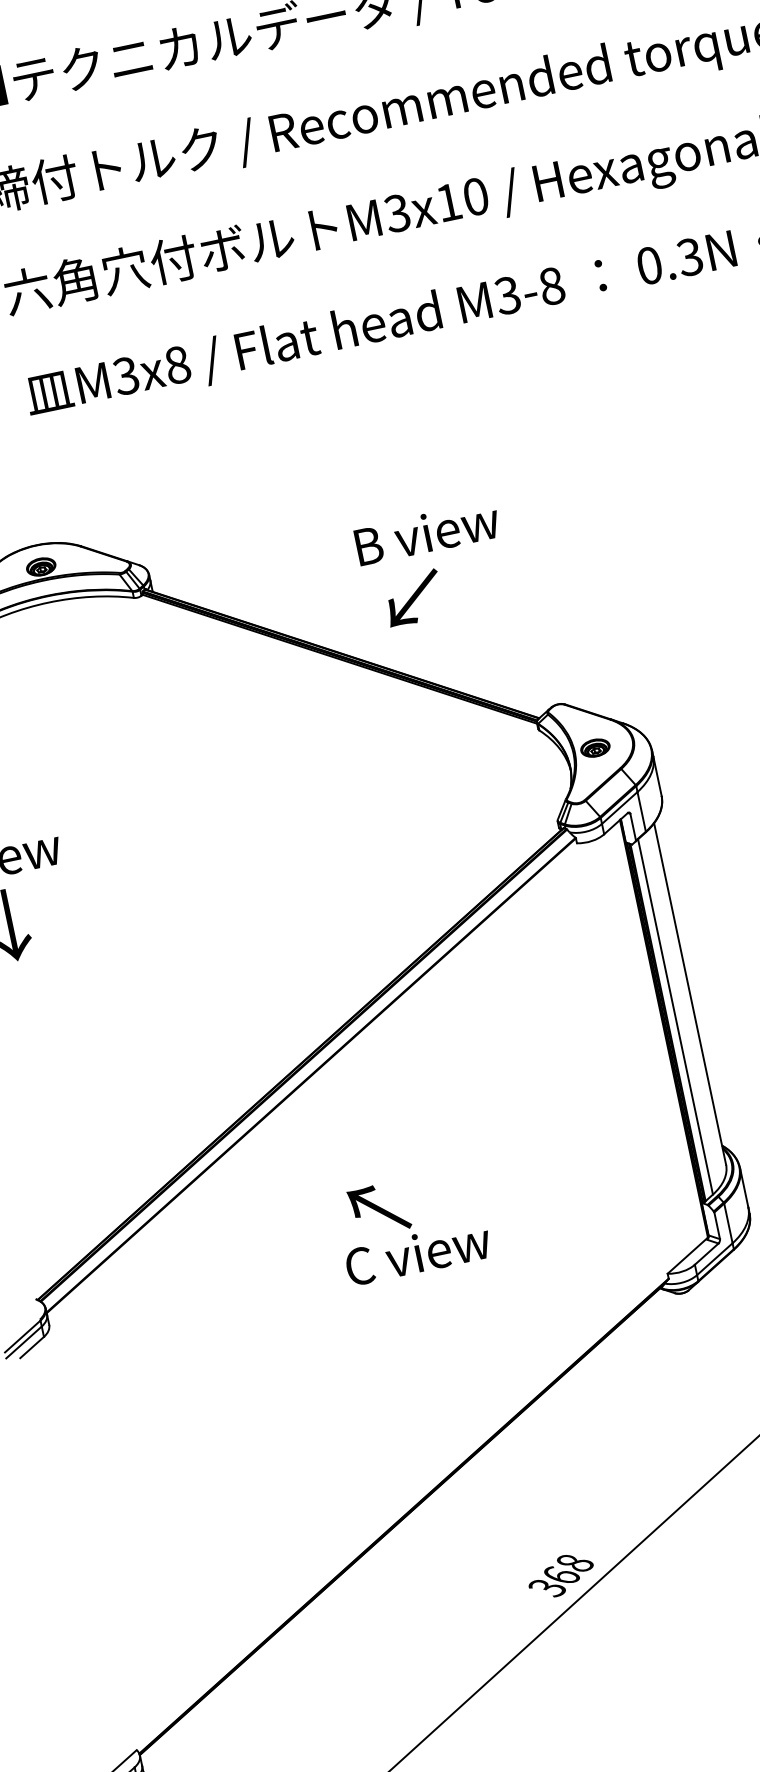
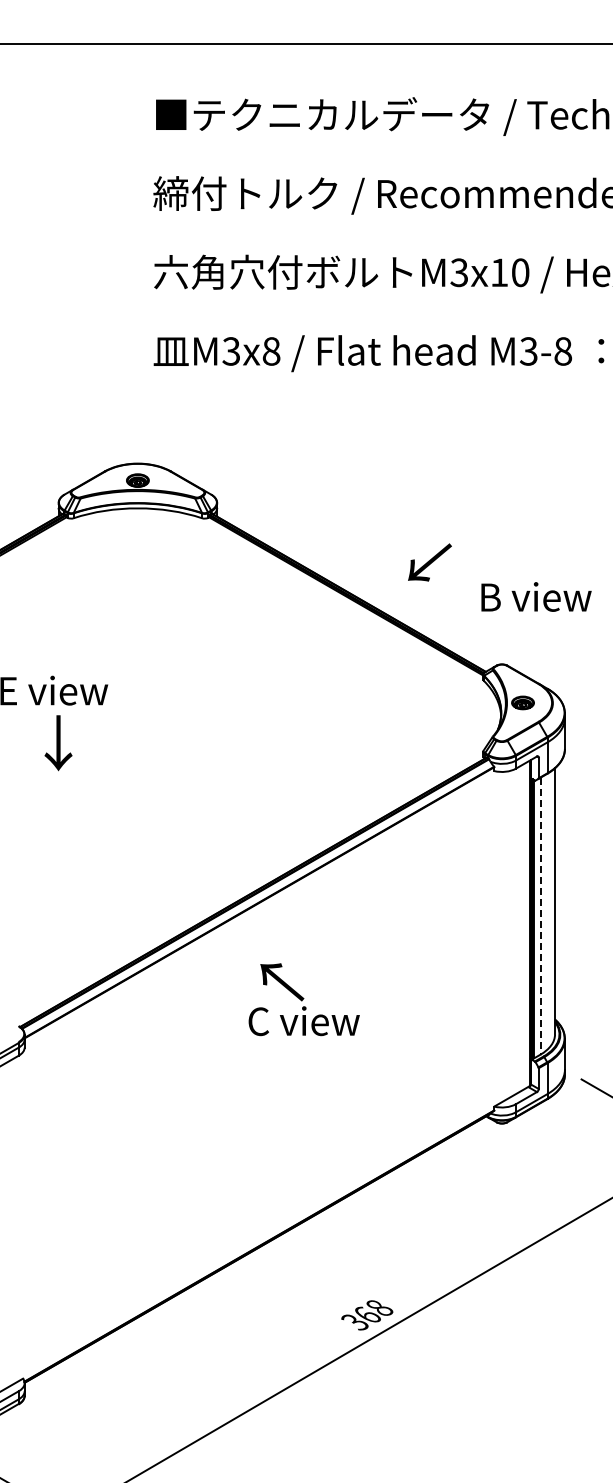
text: (427, 532) -> (536, 596), moved
text: (413, 598) -> (429, 562), moved
line: (675, 1017) -> (540, 916), solid -> dashed
text: (411, 1225) -> (303, 999), moved

